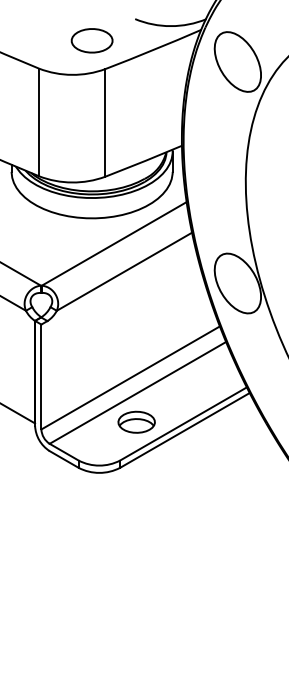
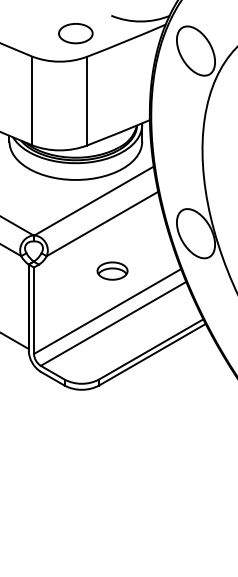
part: (136, 421) -> (112, 270), moved

